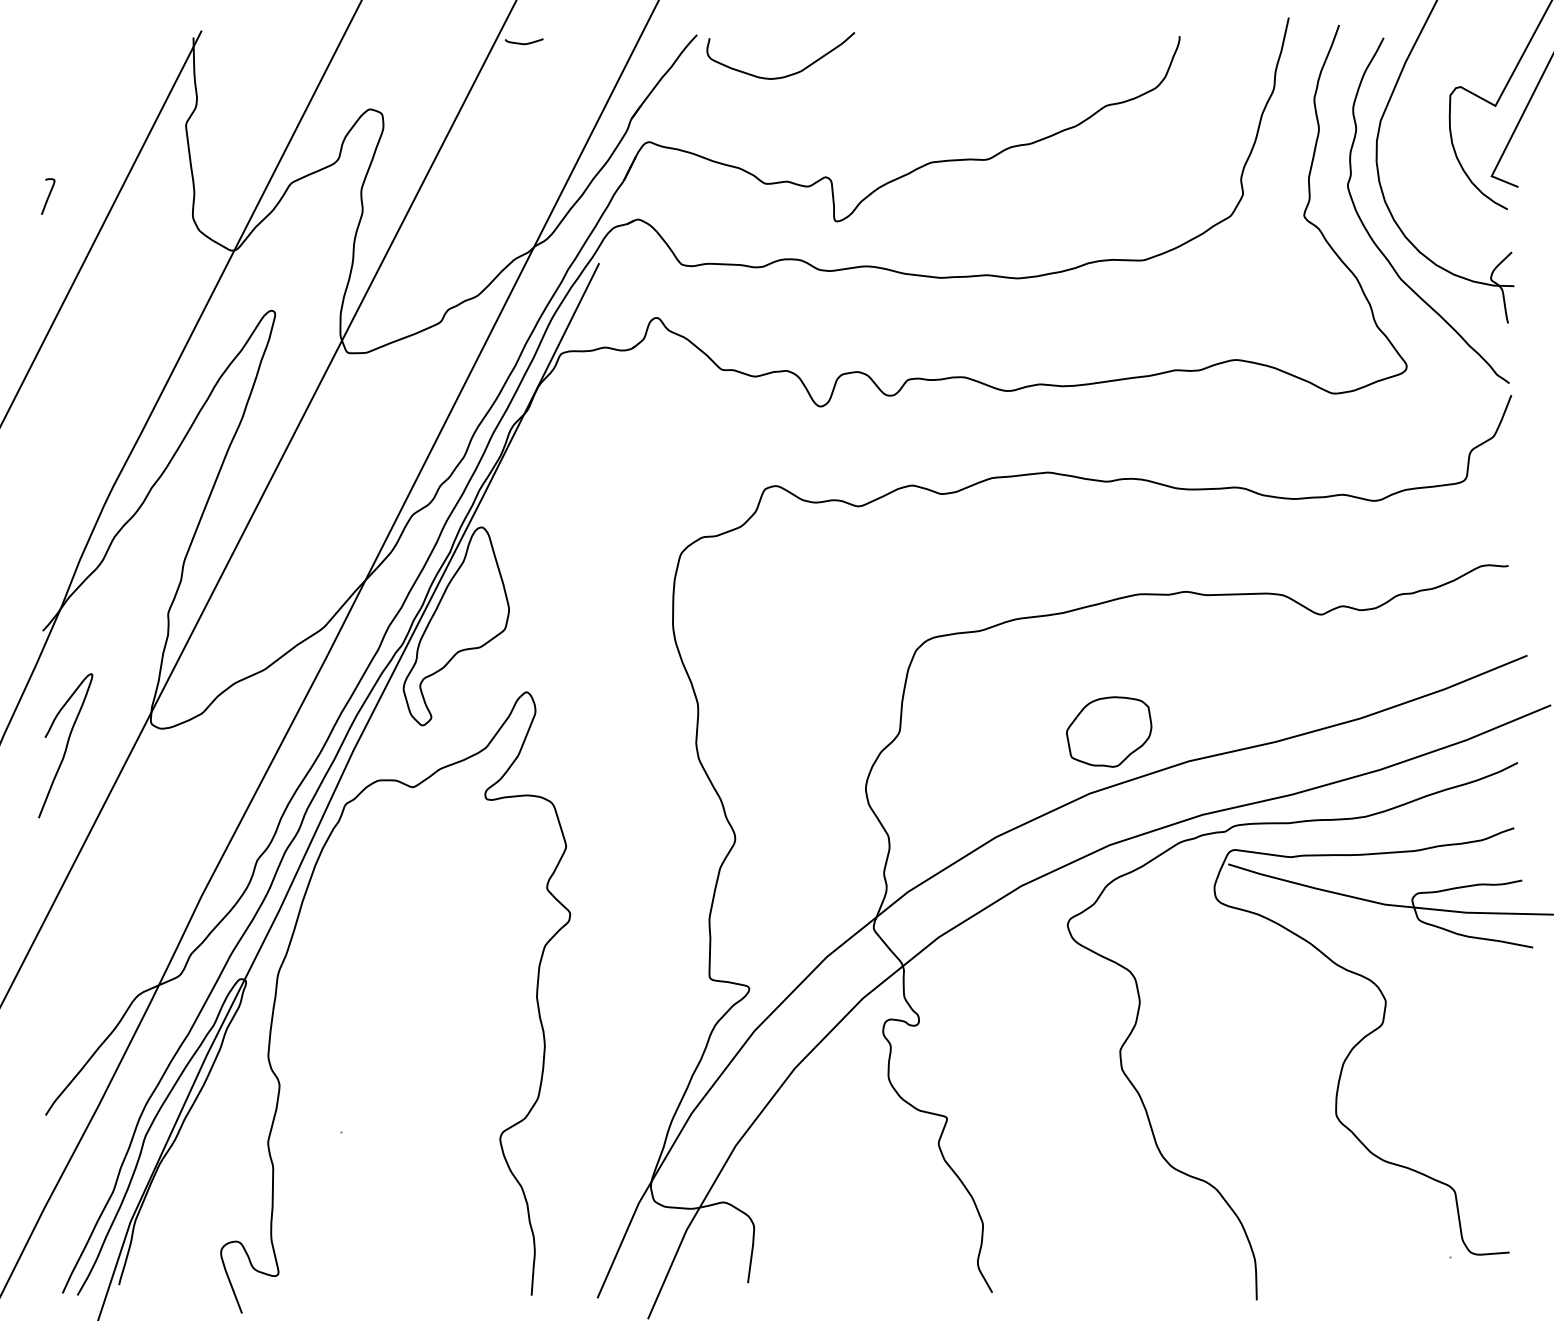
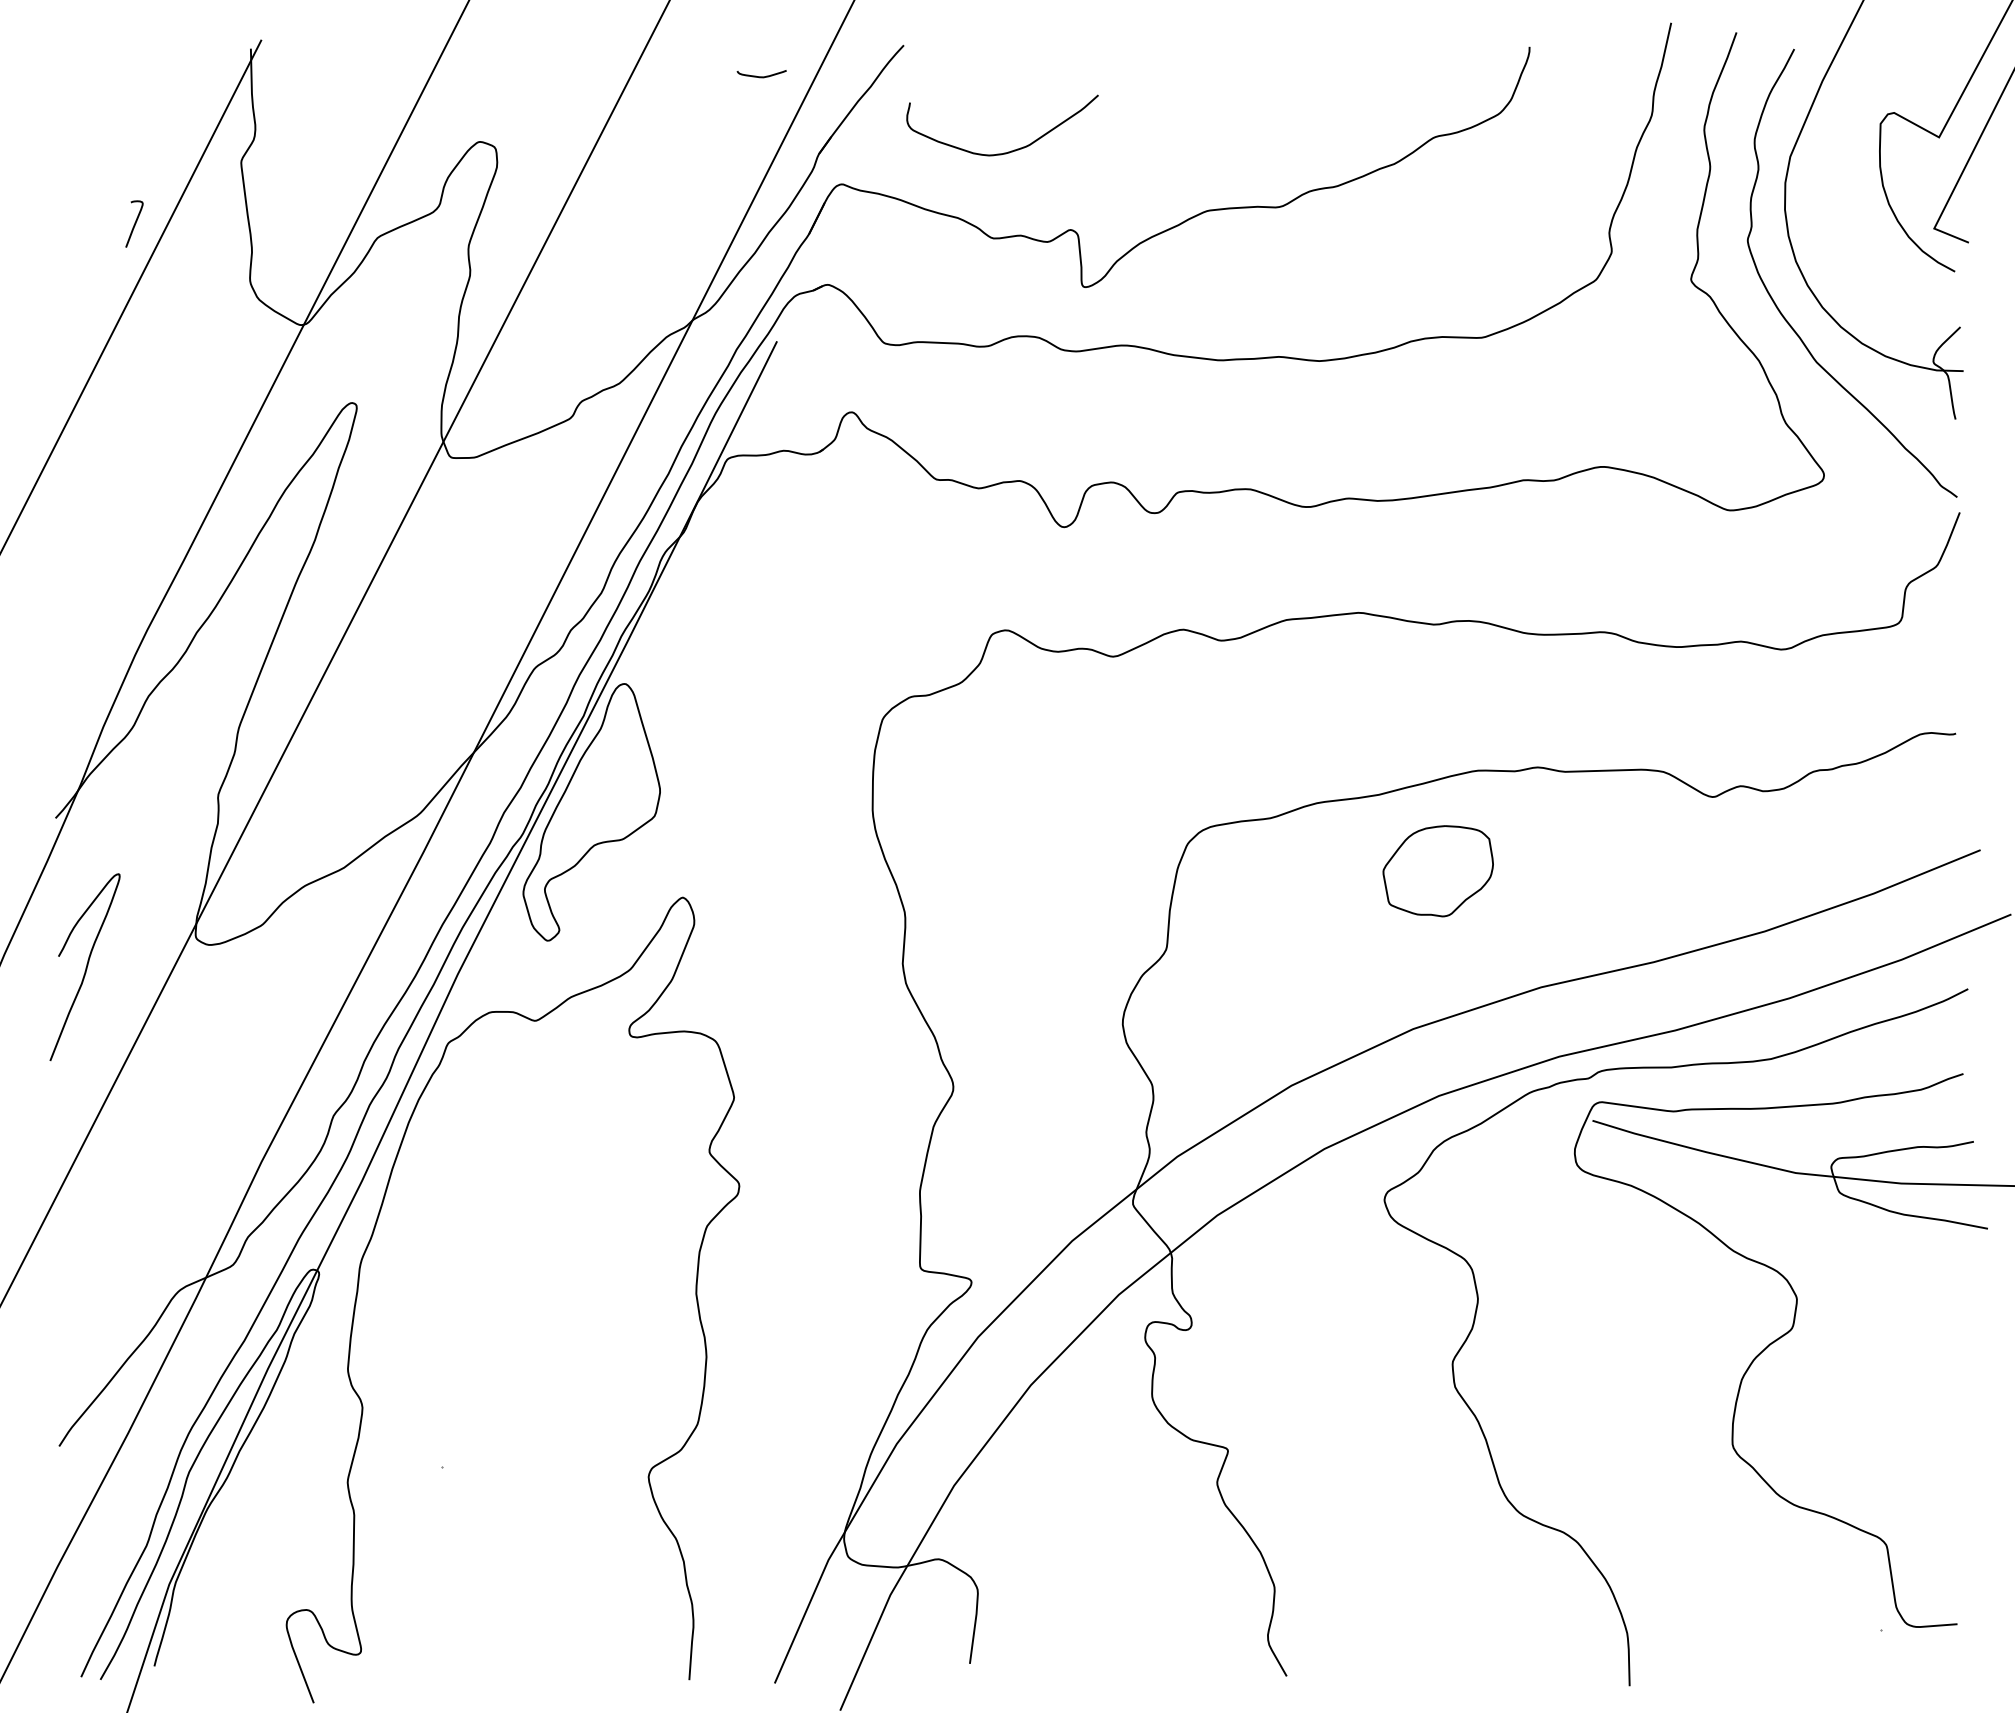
curve: (524, 43) -> (761, 76), moved
curve: (787, 75) -> (1011, 150), moved
curve: (48, 196) -> (134, 223), moved
part: (1108, 732) -> (1437, 871), moved

